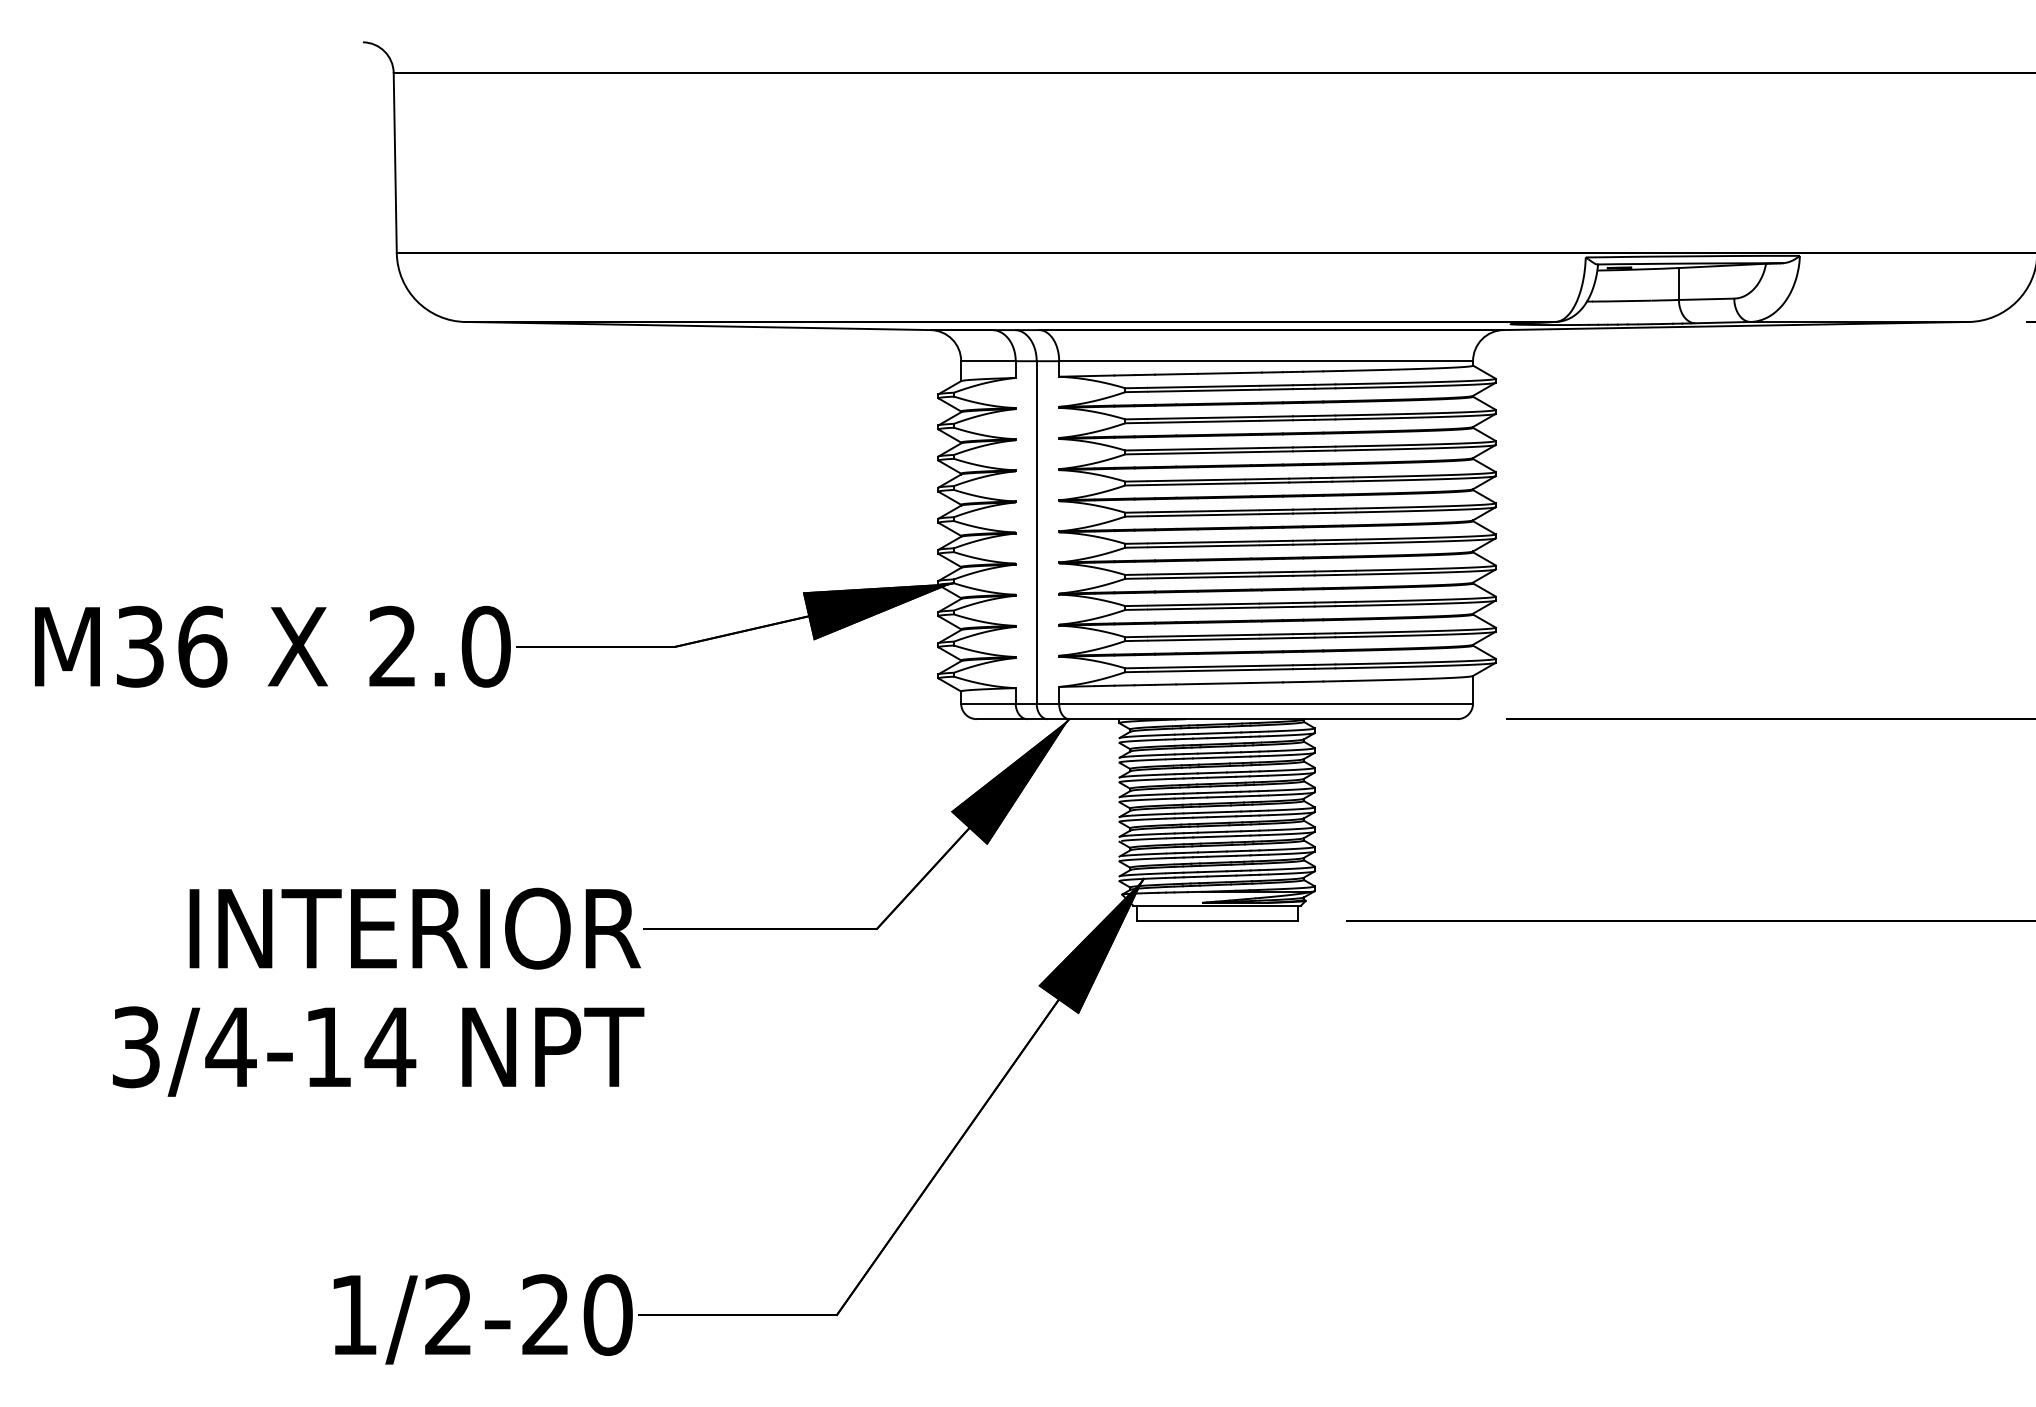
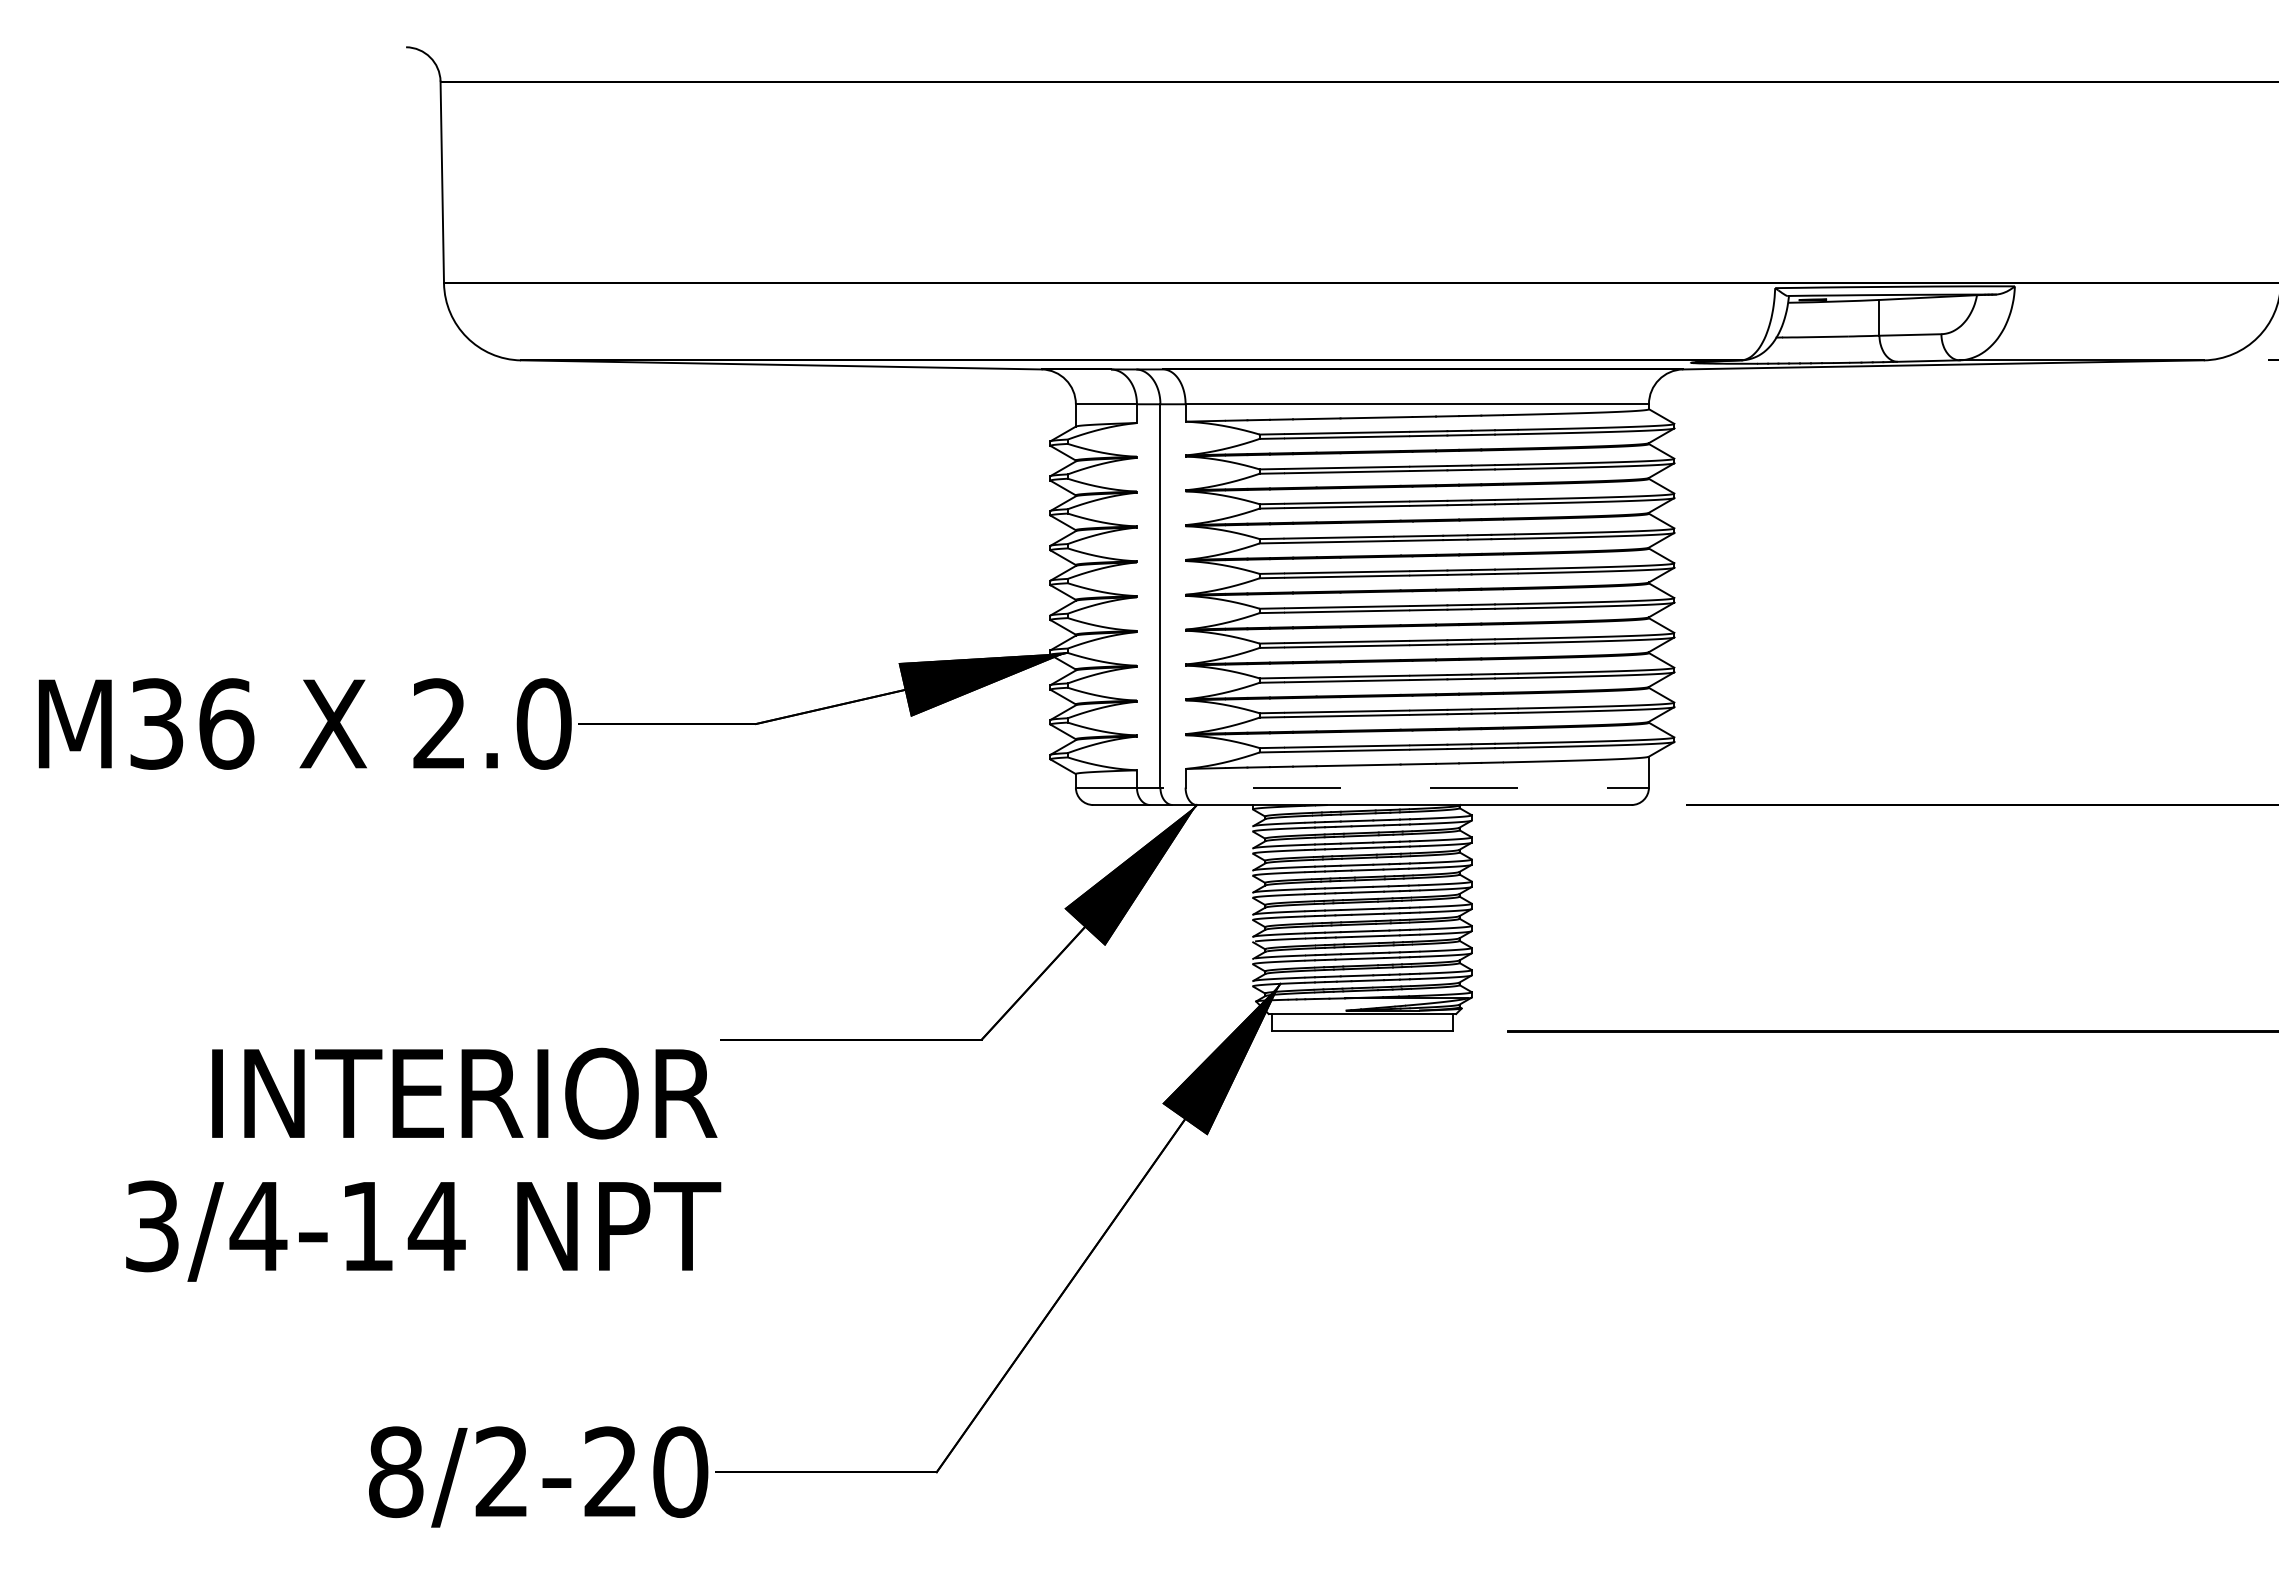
line: (1217, 703) -> (1362, 787), solid -> dashed
text: (378, 992) -> (423, 1164), moved
text: (354, 1315) -> (396, 1472), 1/2-20 -> 8/2-20

